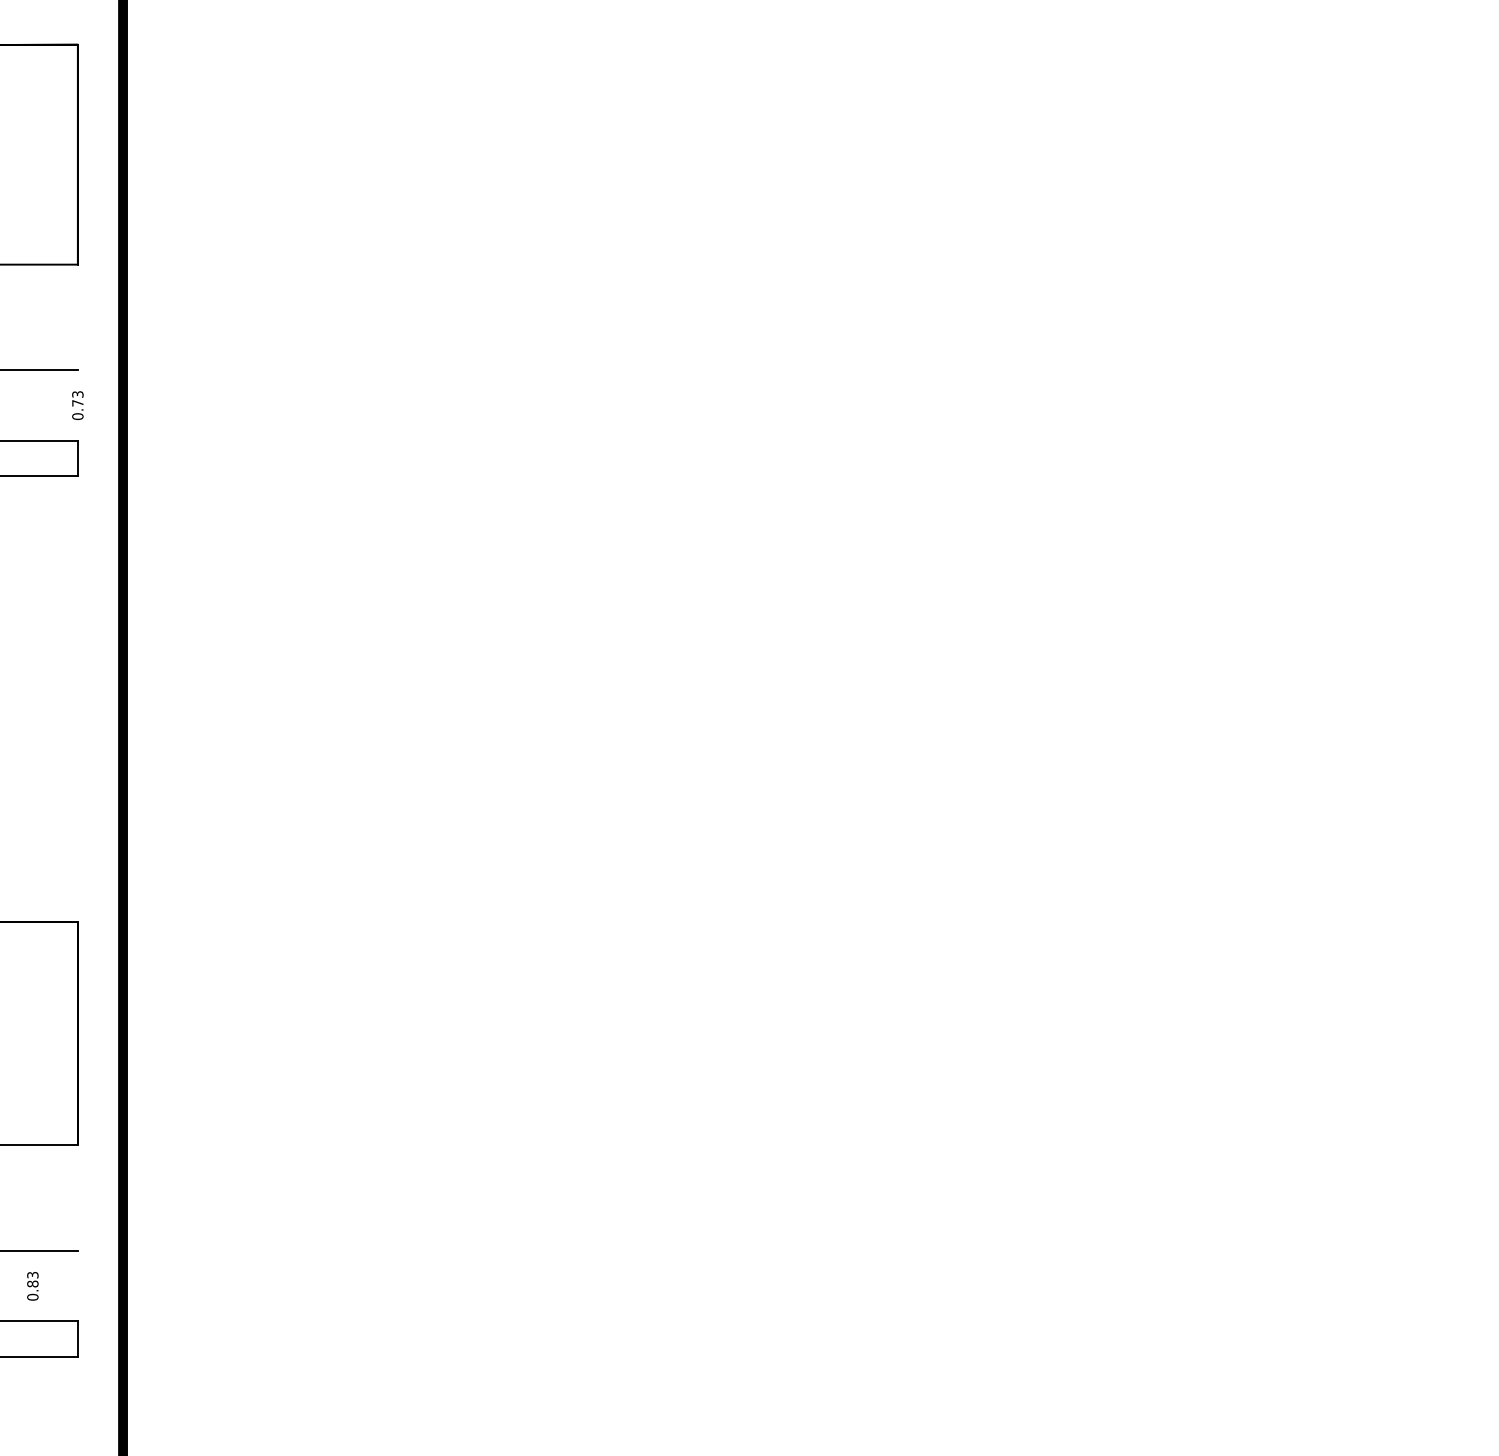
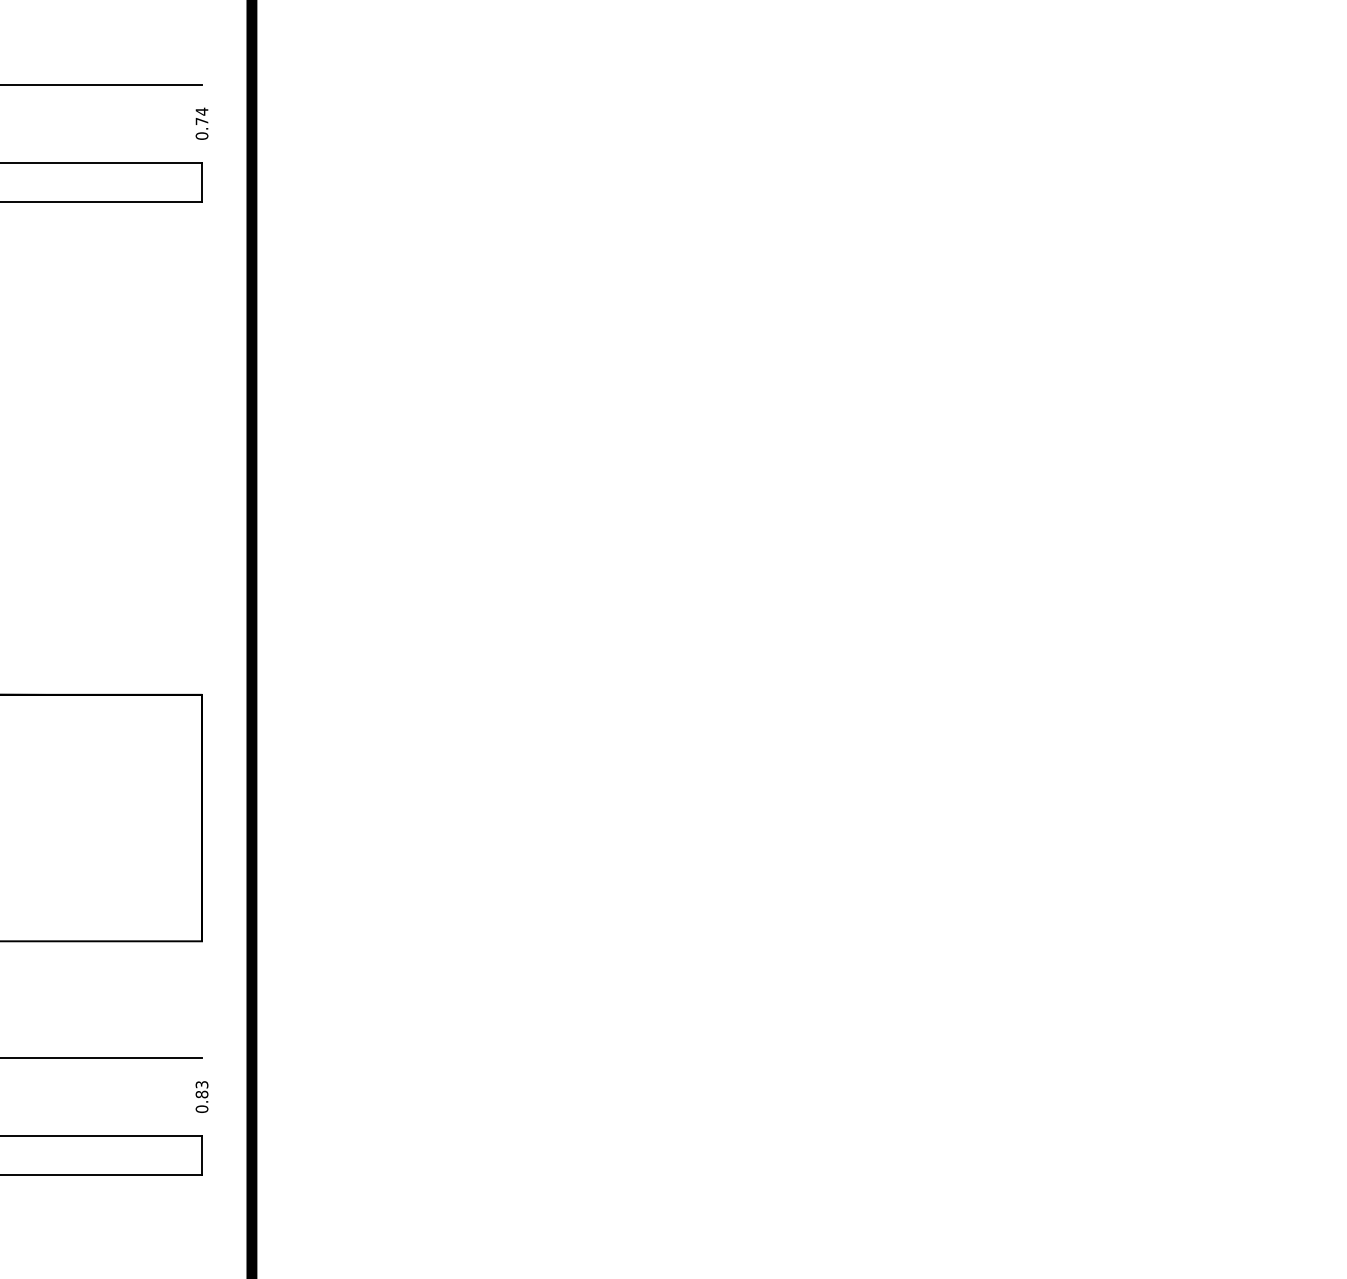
text: (77, 394) -> (201, 111), 0.73 -> 0.74
text: (32, 1286) -> (201, 1097), moved

